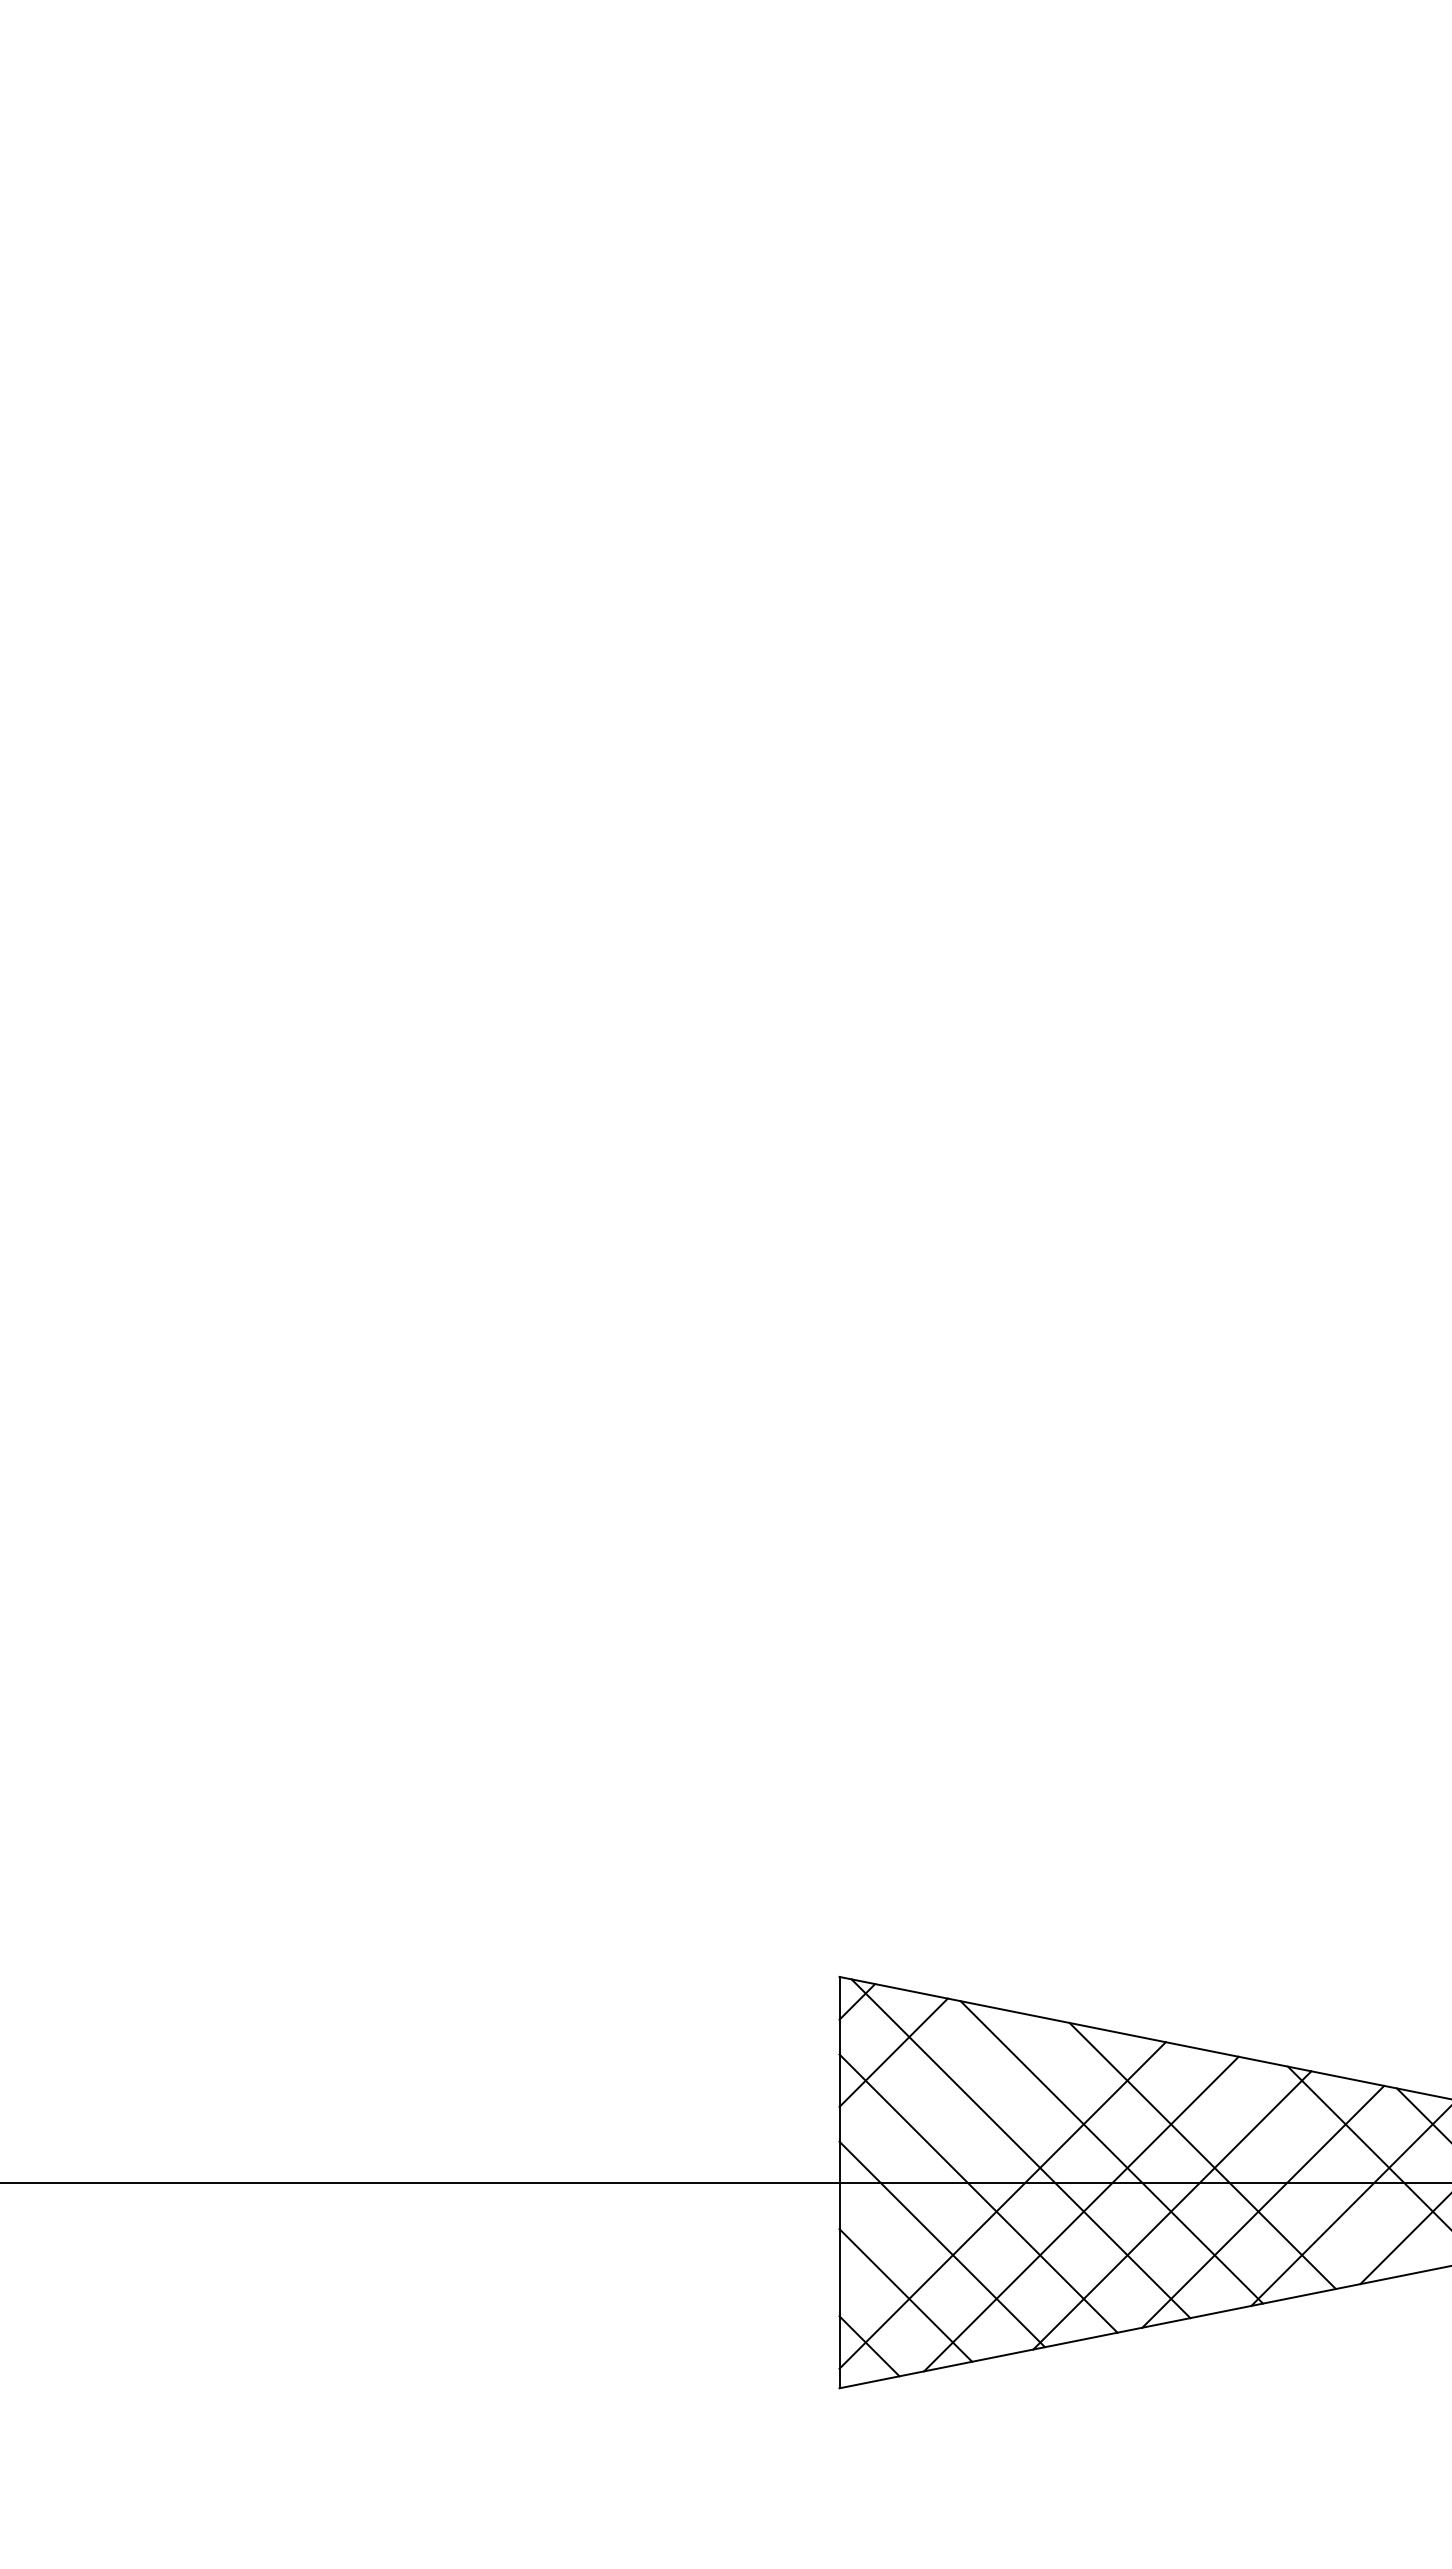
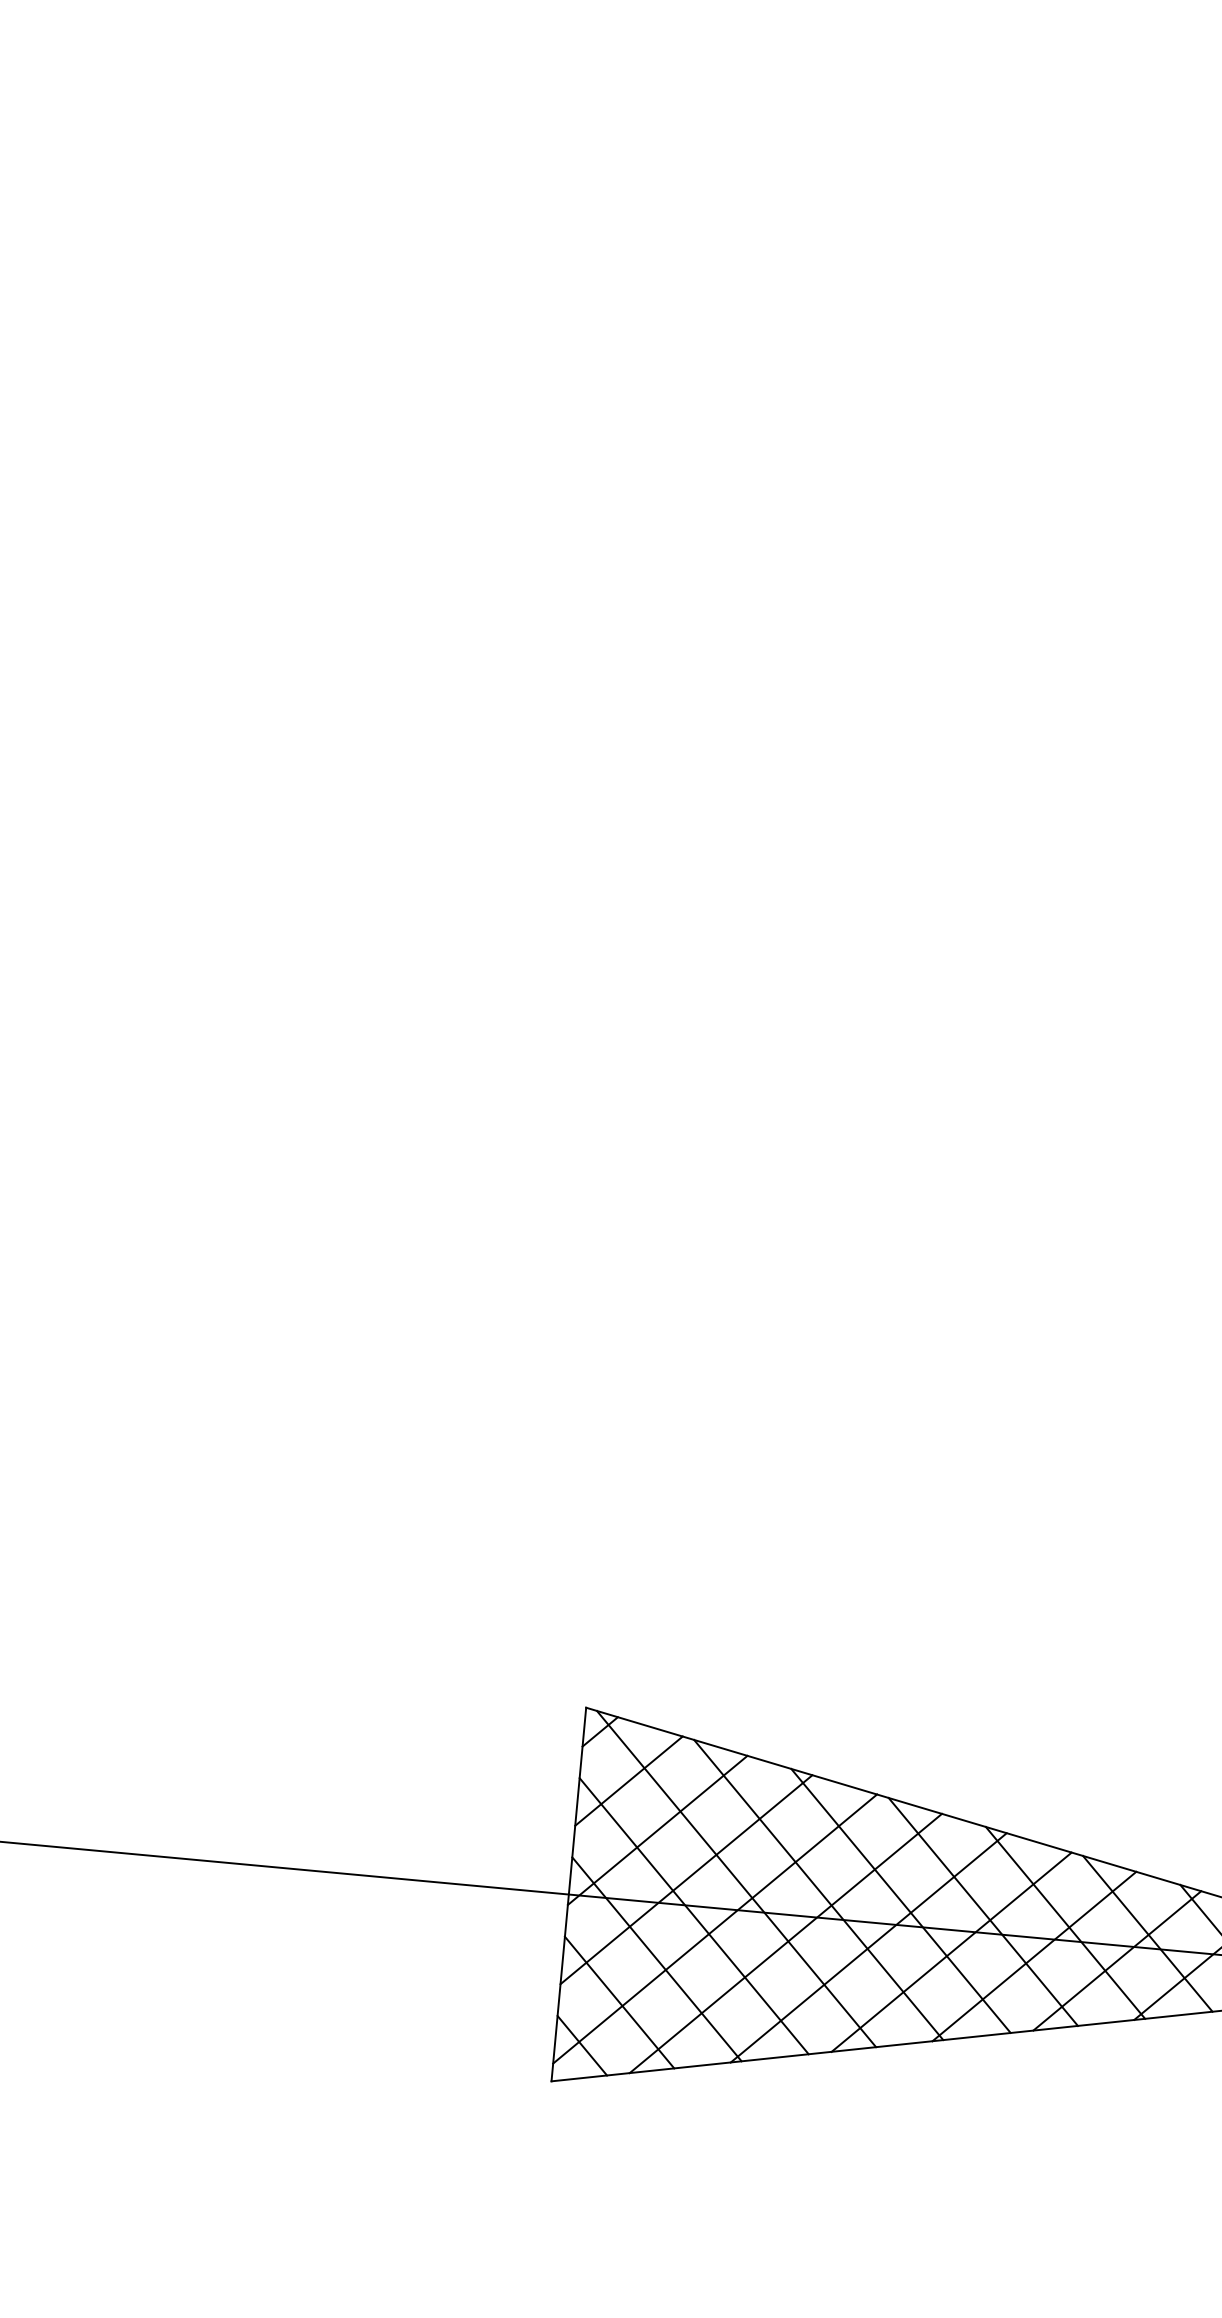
line: (929, 2103) -> (657, 1830), added
line: (966, 2154) -> (686, 1879), added
line: (1293, 2159) -> (983, 1911), added

